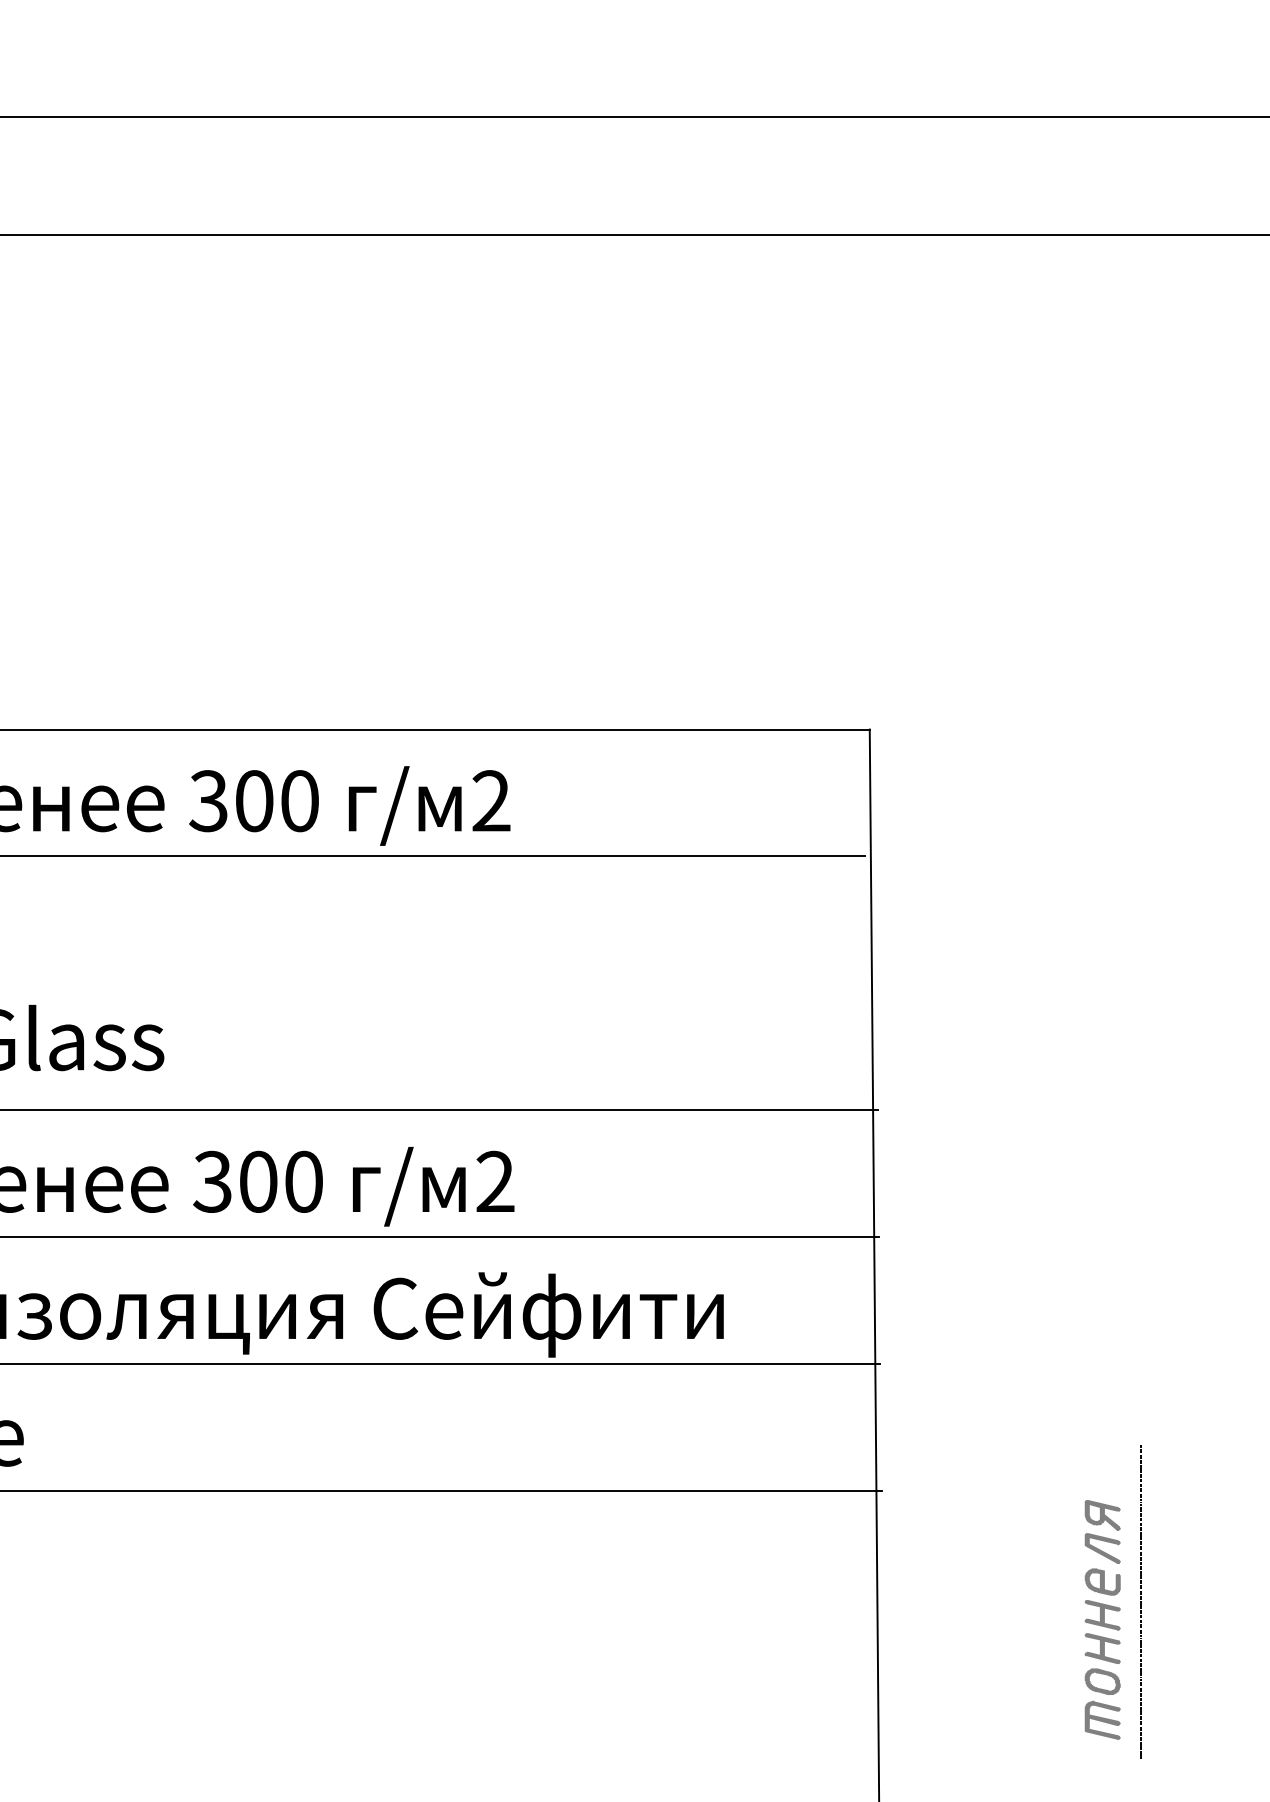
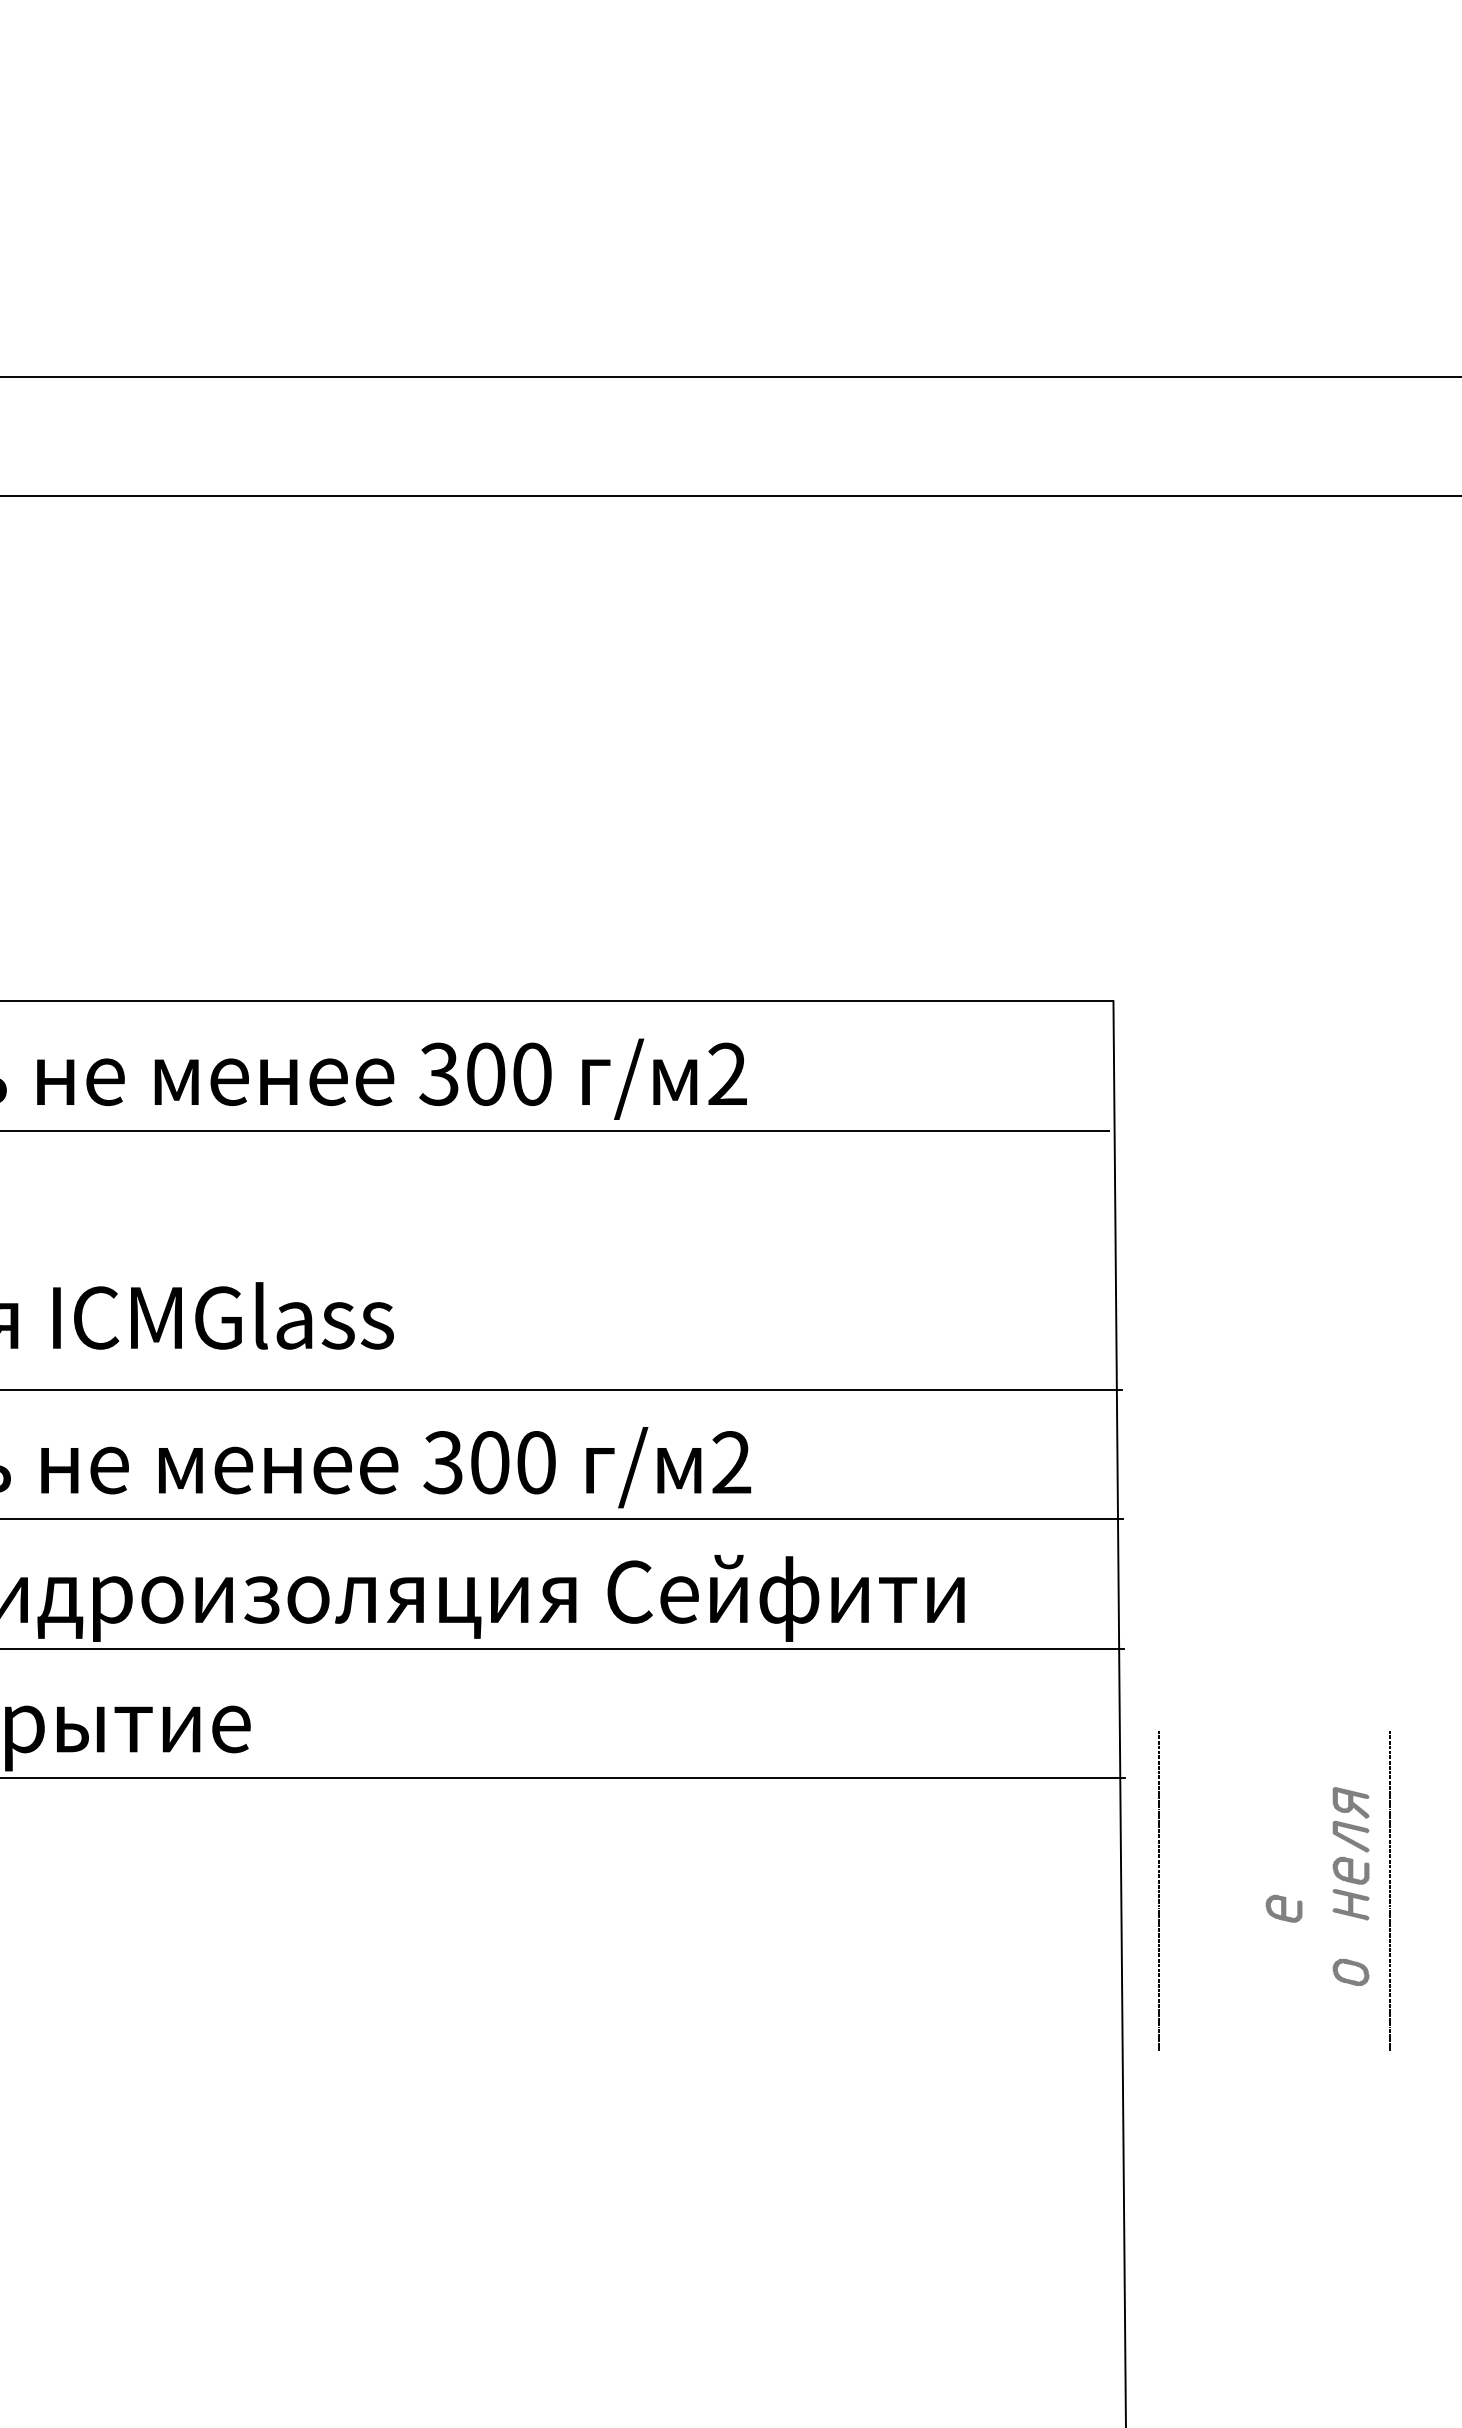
line: (913, 1601) -> (1158, 1890), added
part: (1037, 1619) -> (1284, 1908), added
fill: (1102, 1648) -> (1350, 1938), removed
fill: (1102, 1720) -> (1350, 2011), removed

